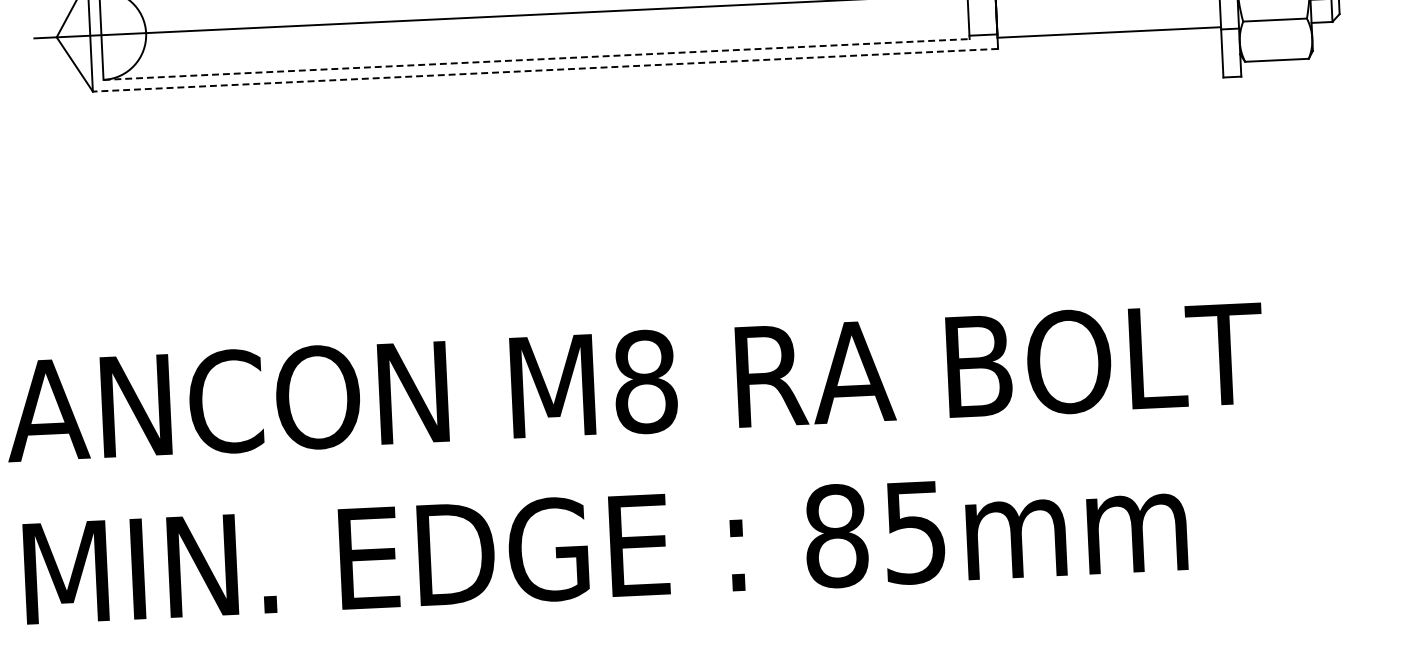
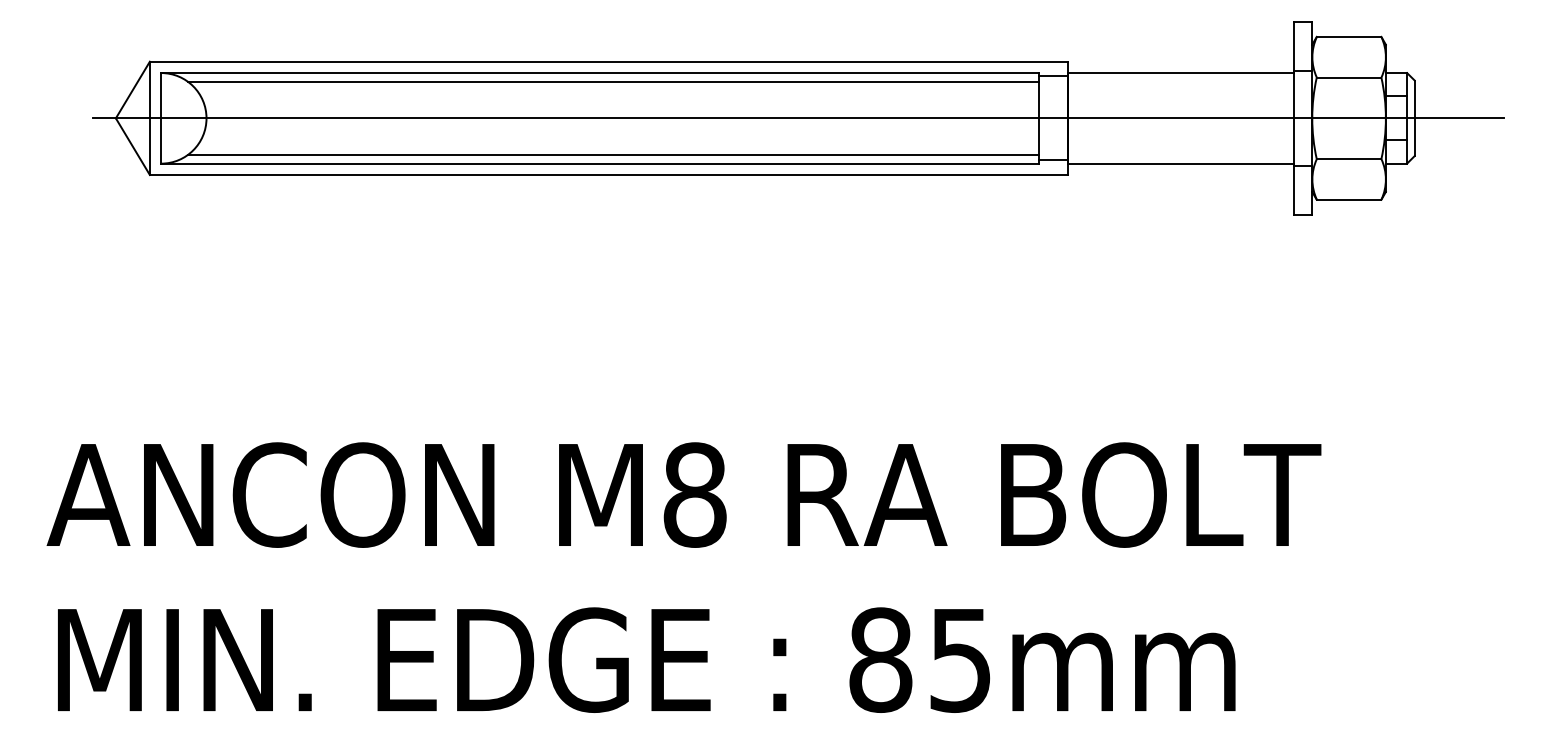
line: (549, 50) -> (613, 155), added
line: (536, 59) -> (600, 163), dashed -> solid
line: (545, 70) -> (608, 175), dashed -> solid

